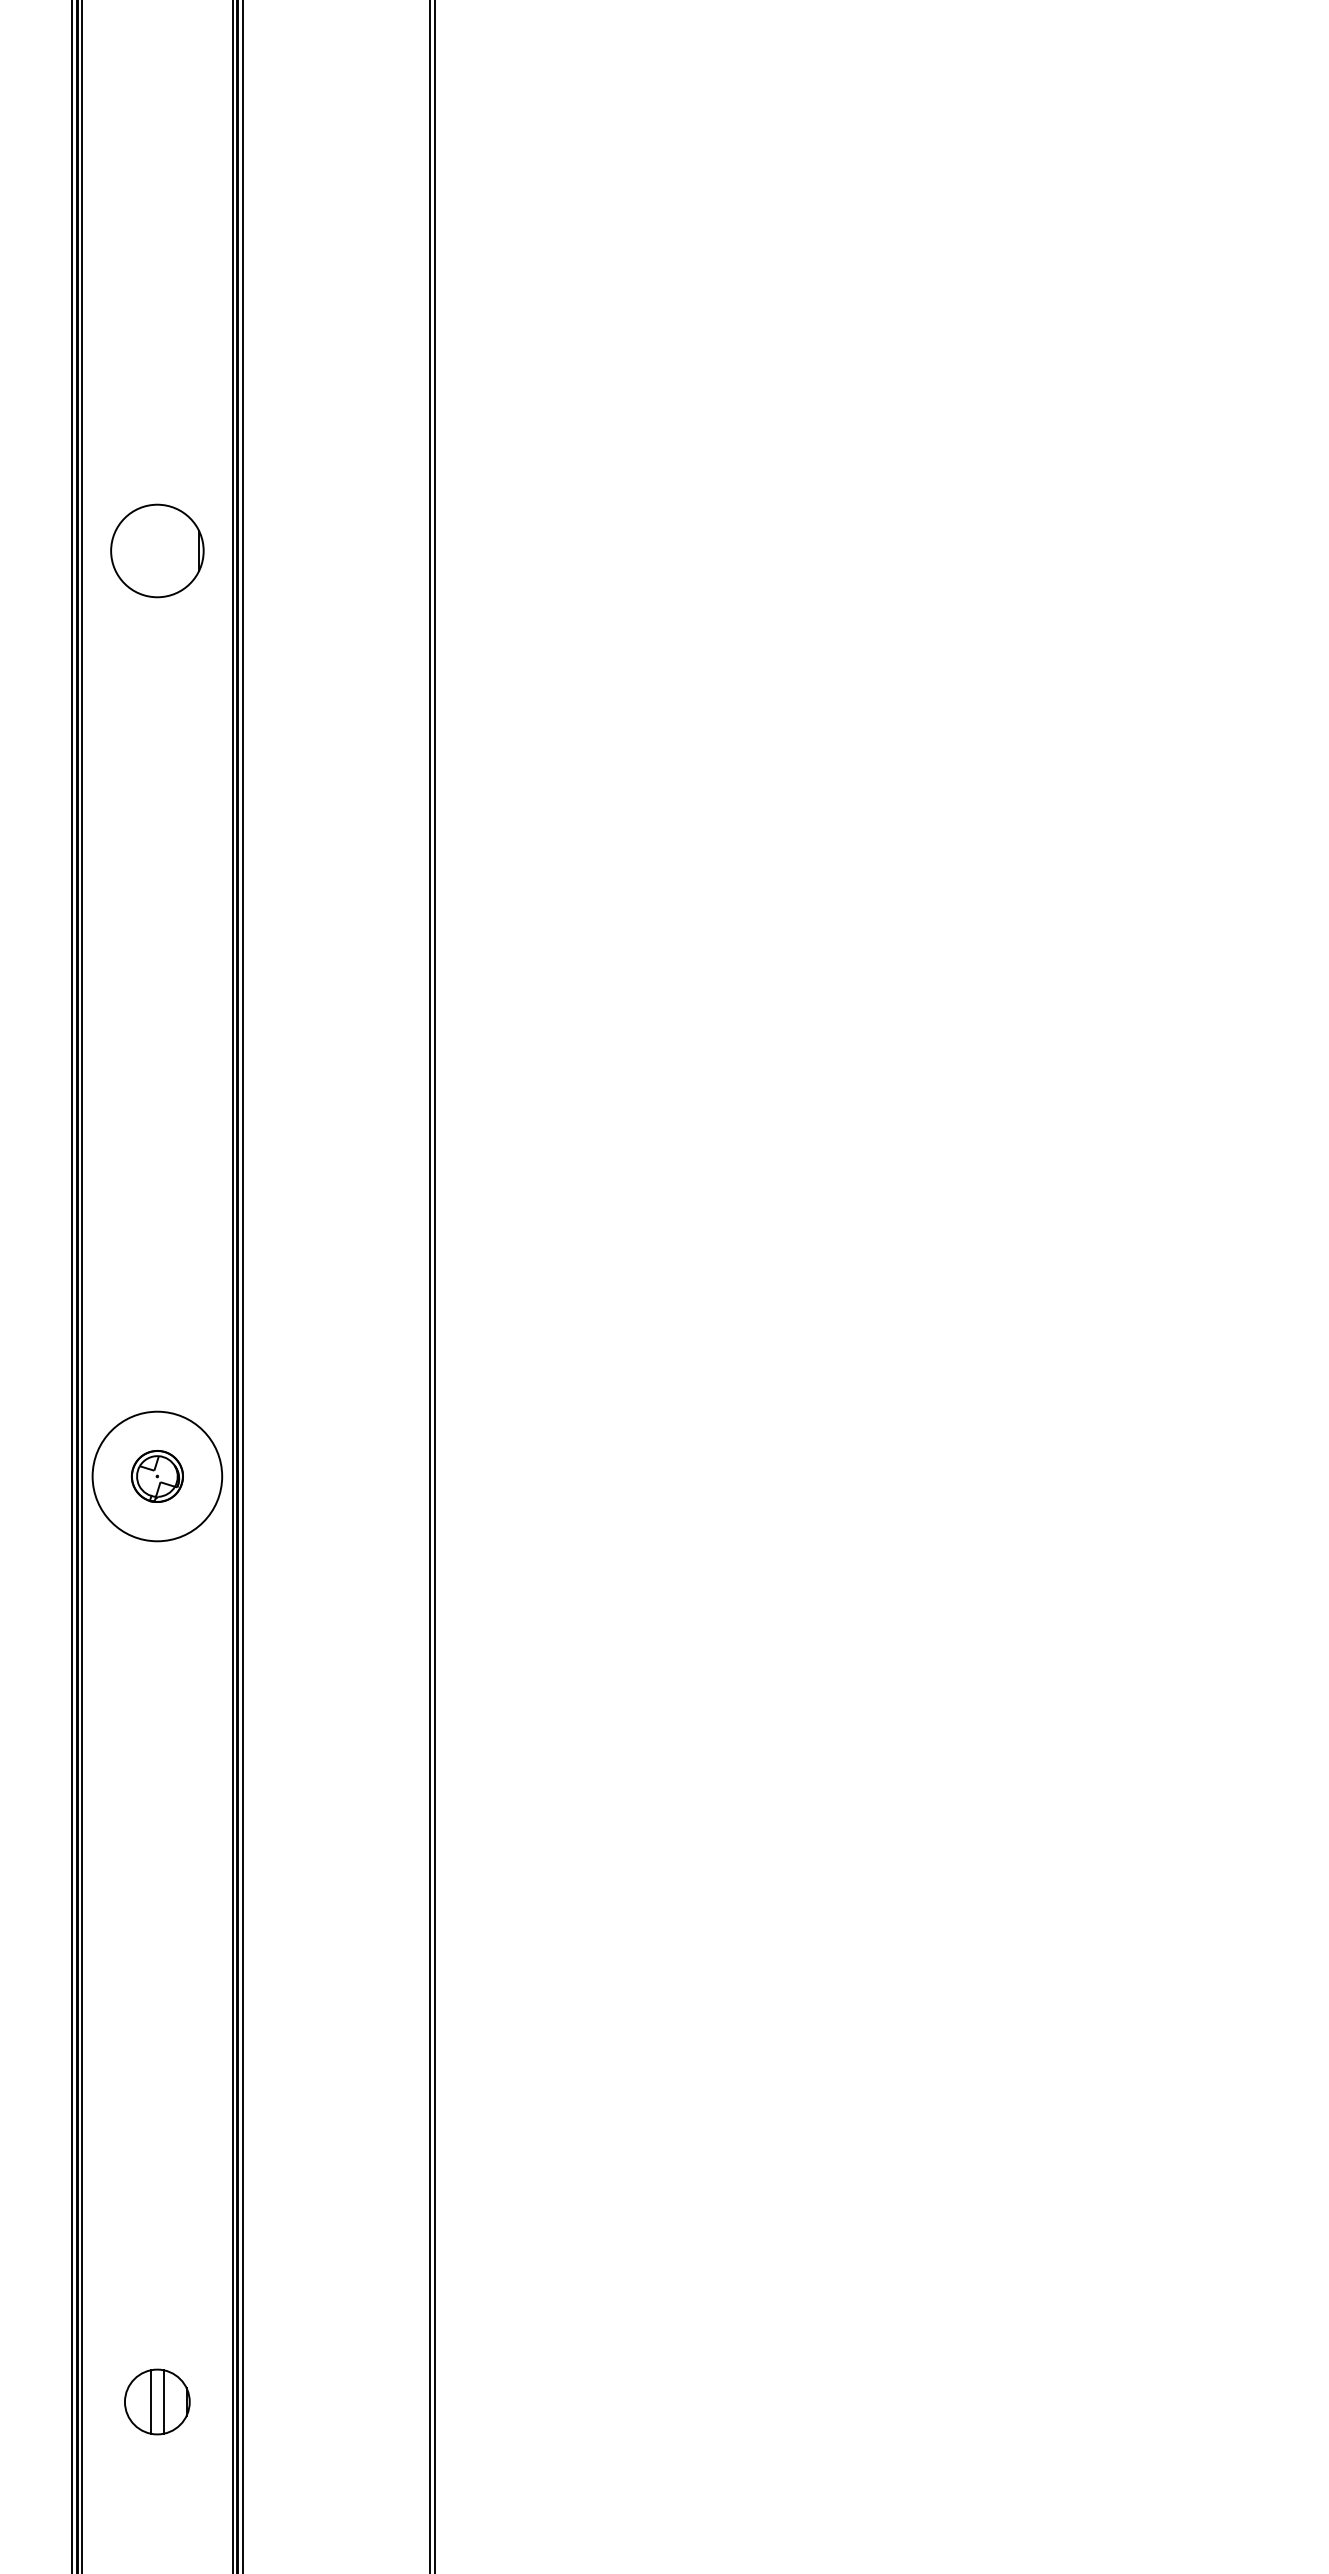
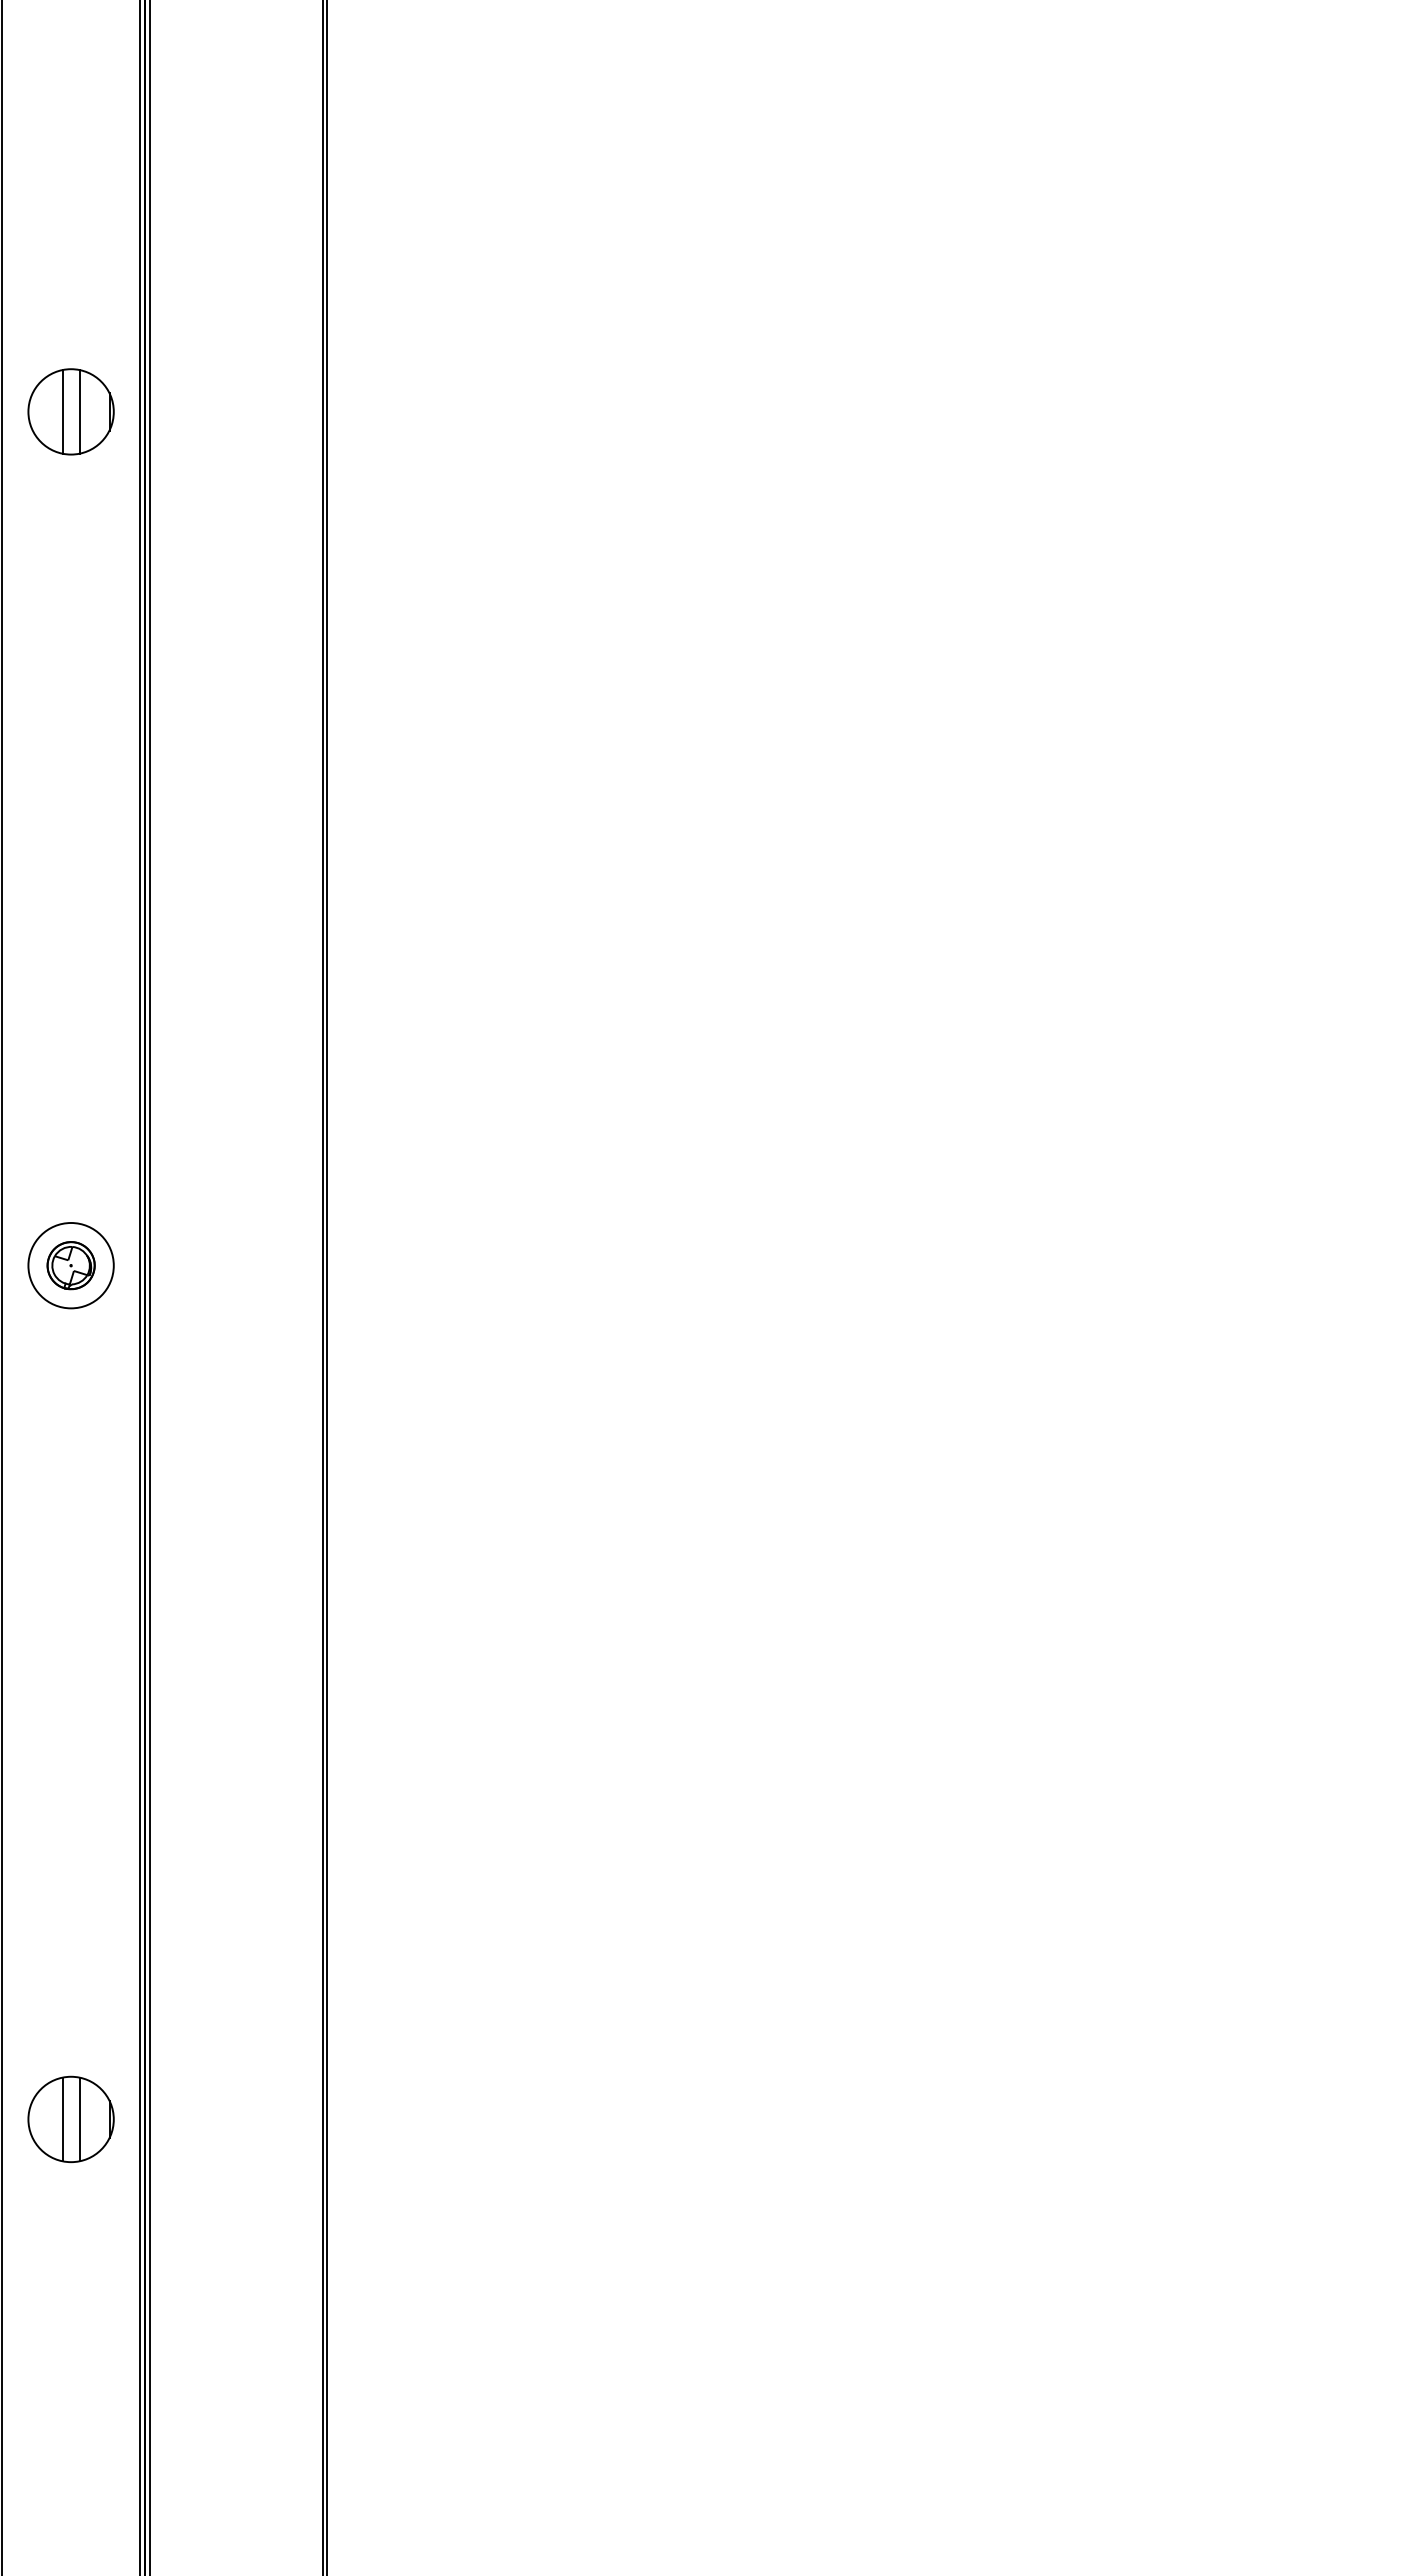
line: (148, 550) -> (62, 411), added
line: (166, 550) -> (79, 411), added
circle: (156, 1476) -> (70, 1265), size x0.71
part: (156, 2402) -> (70, 2119), size x1.43

